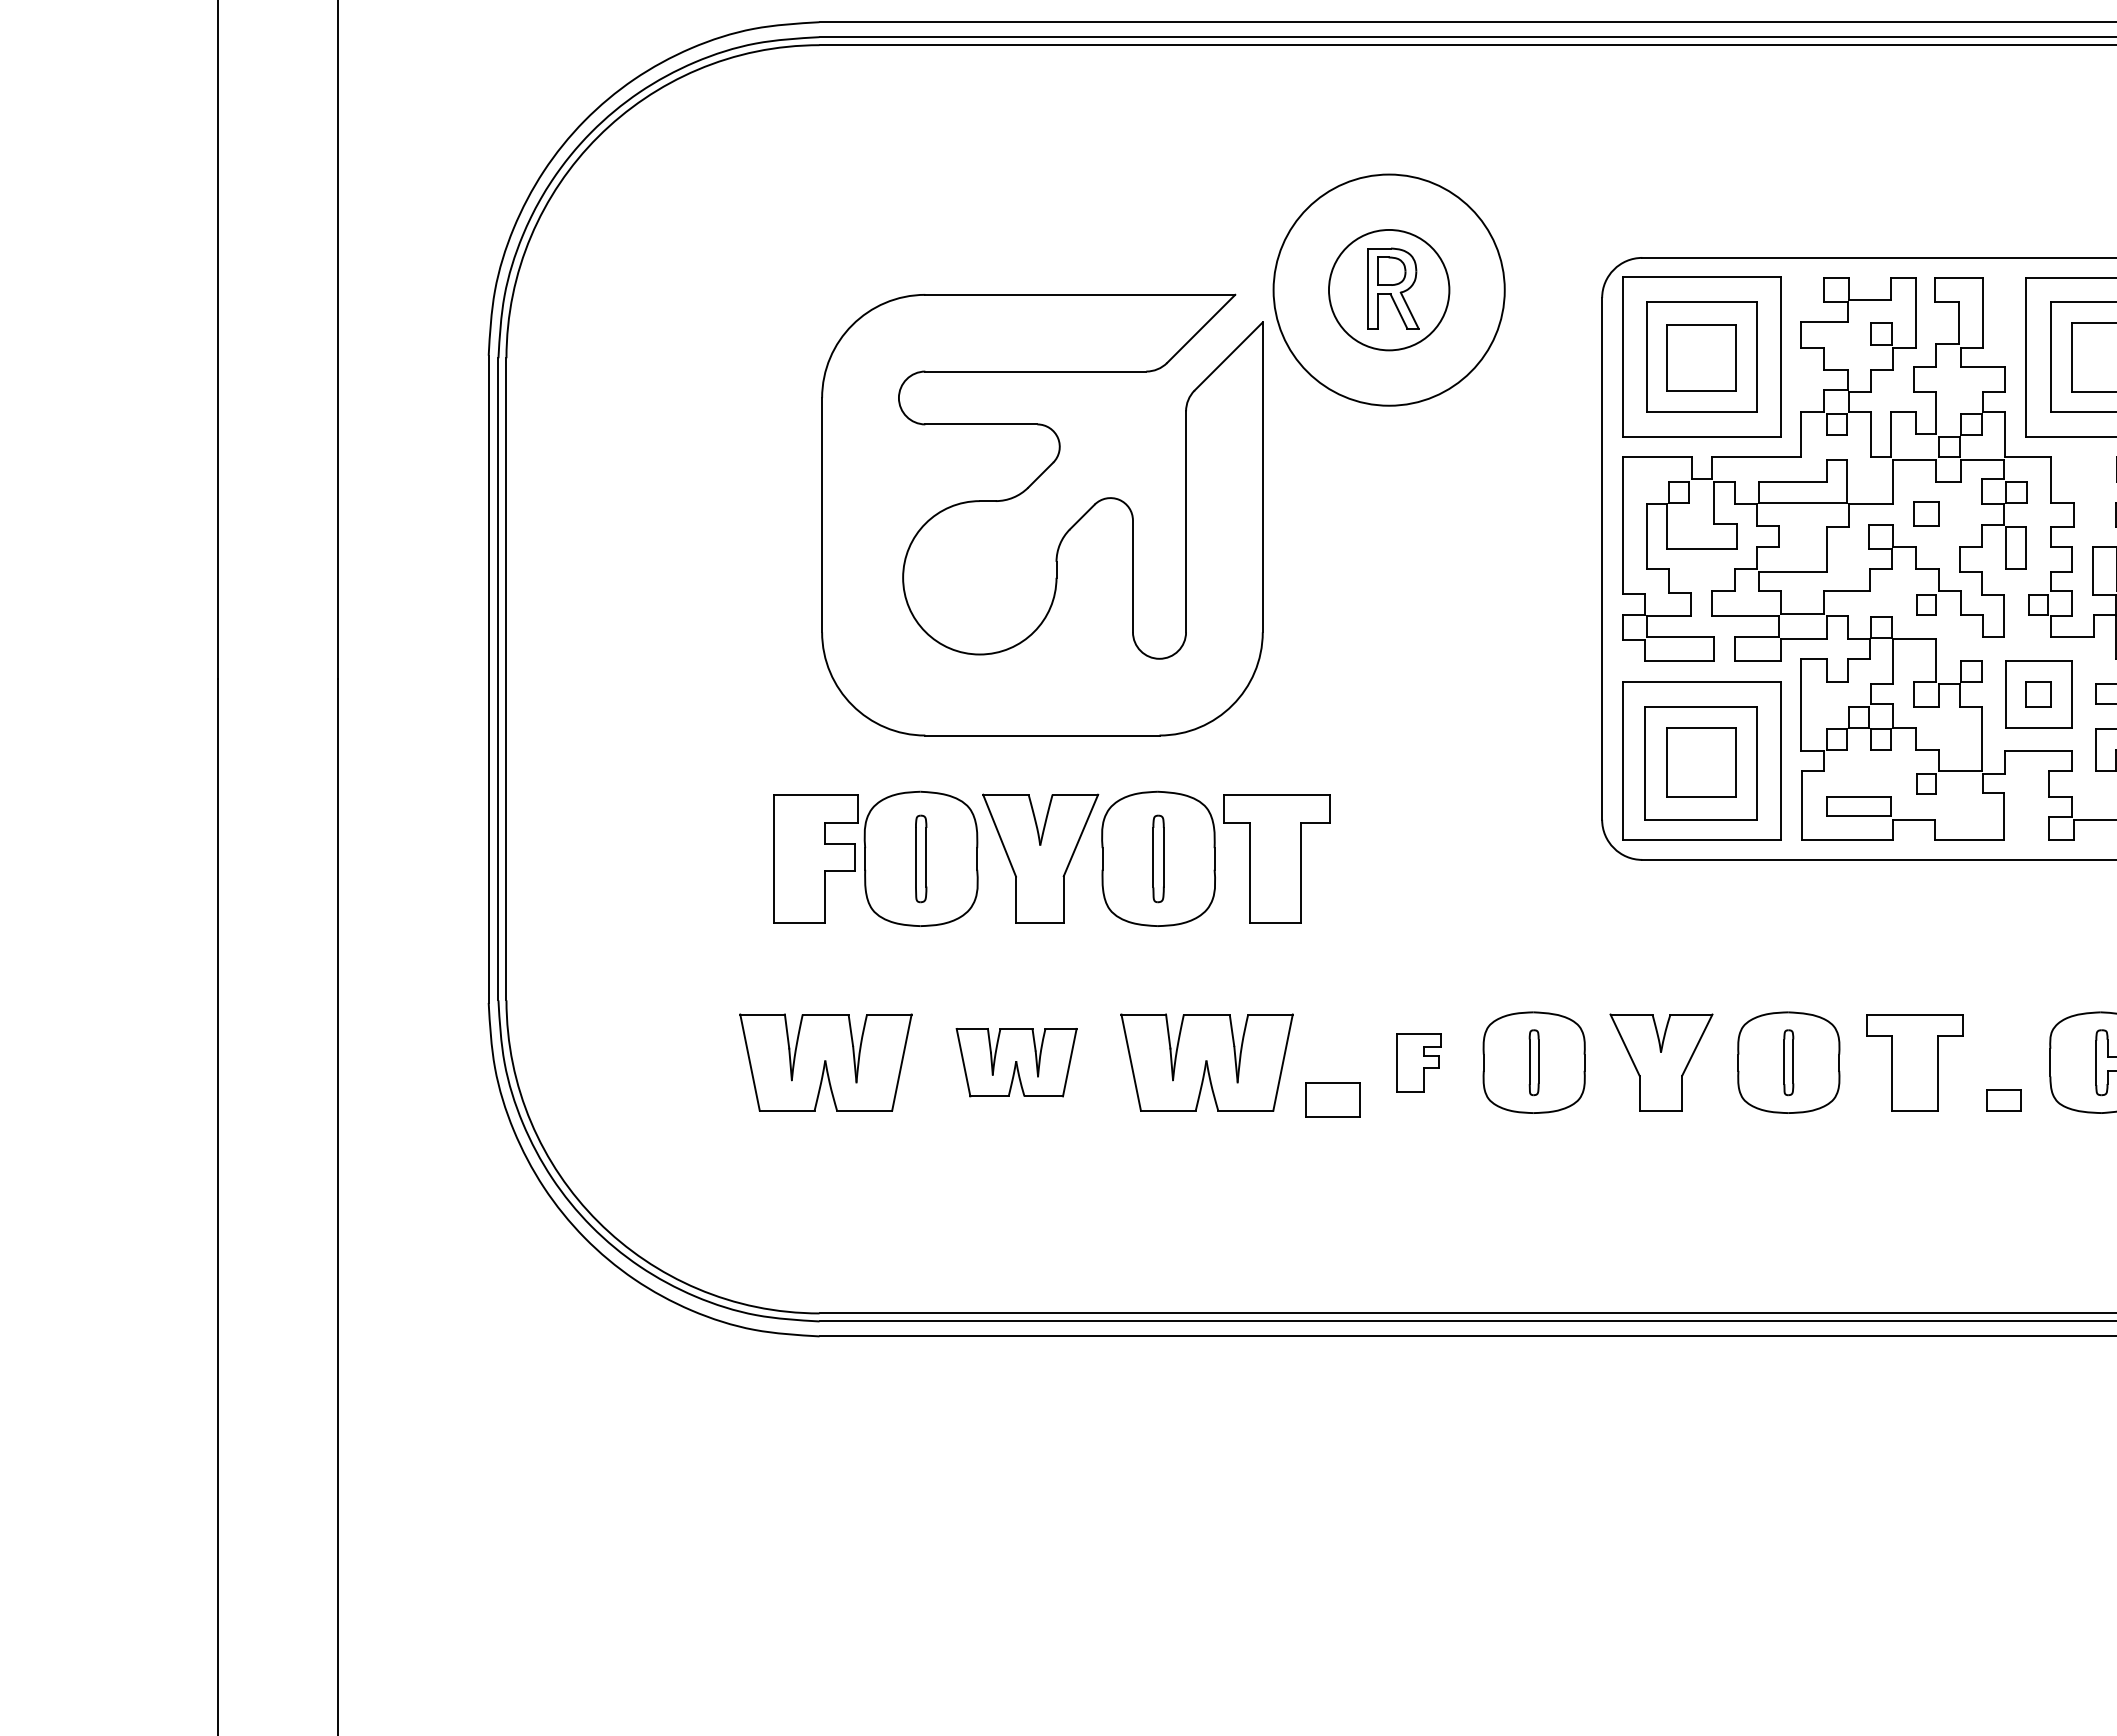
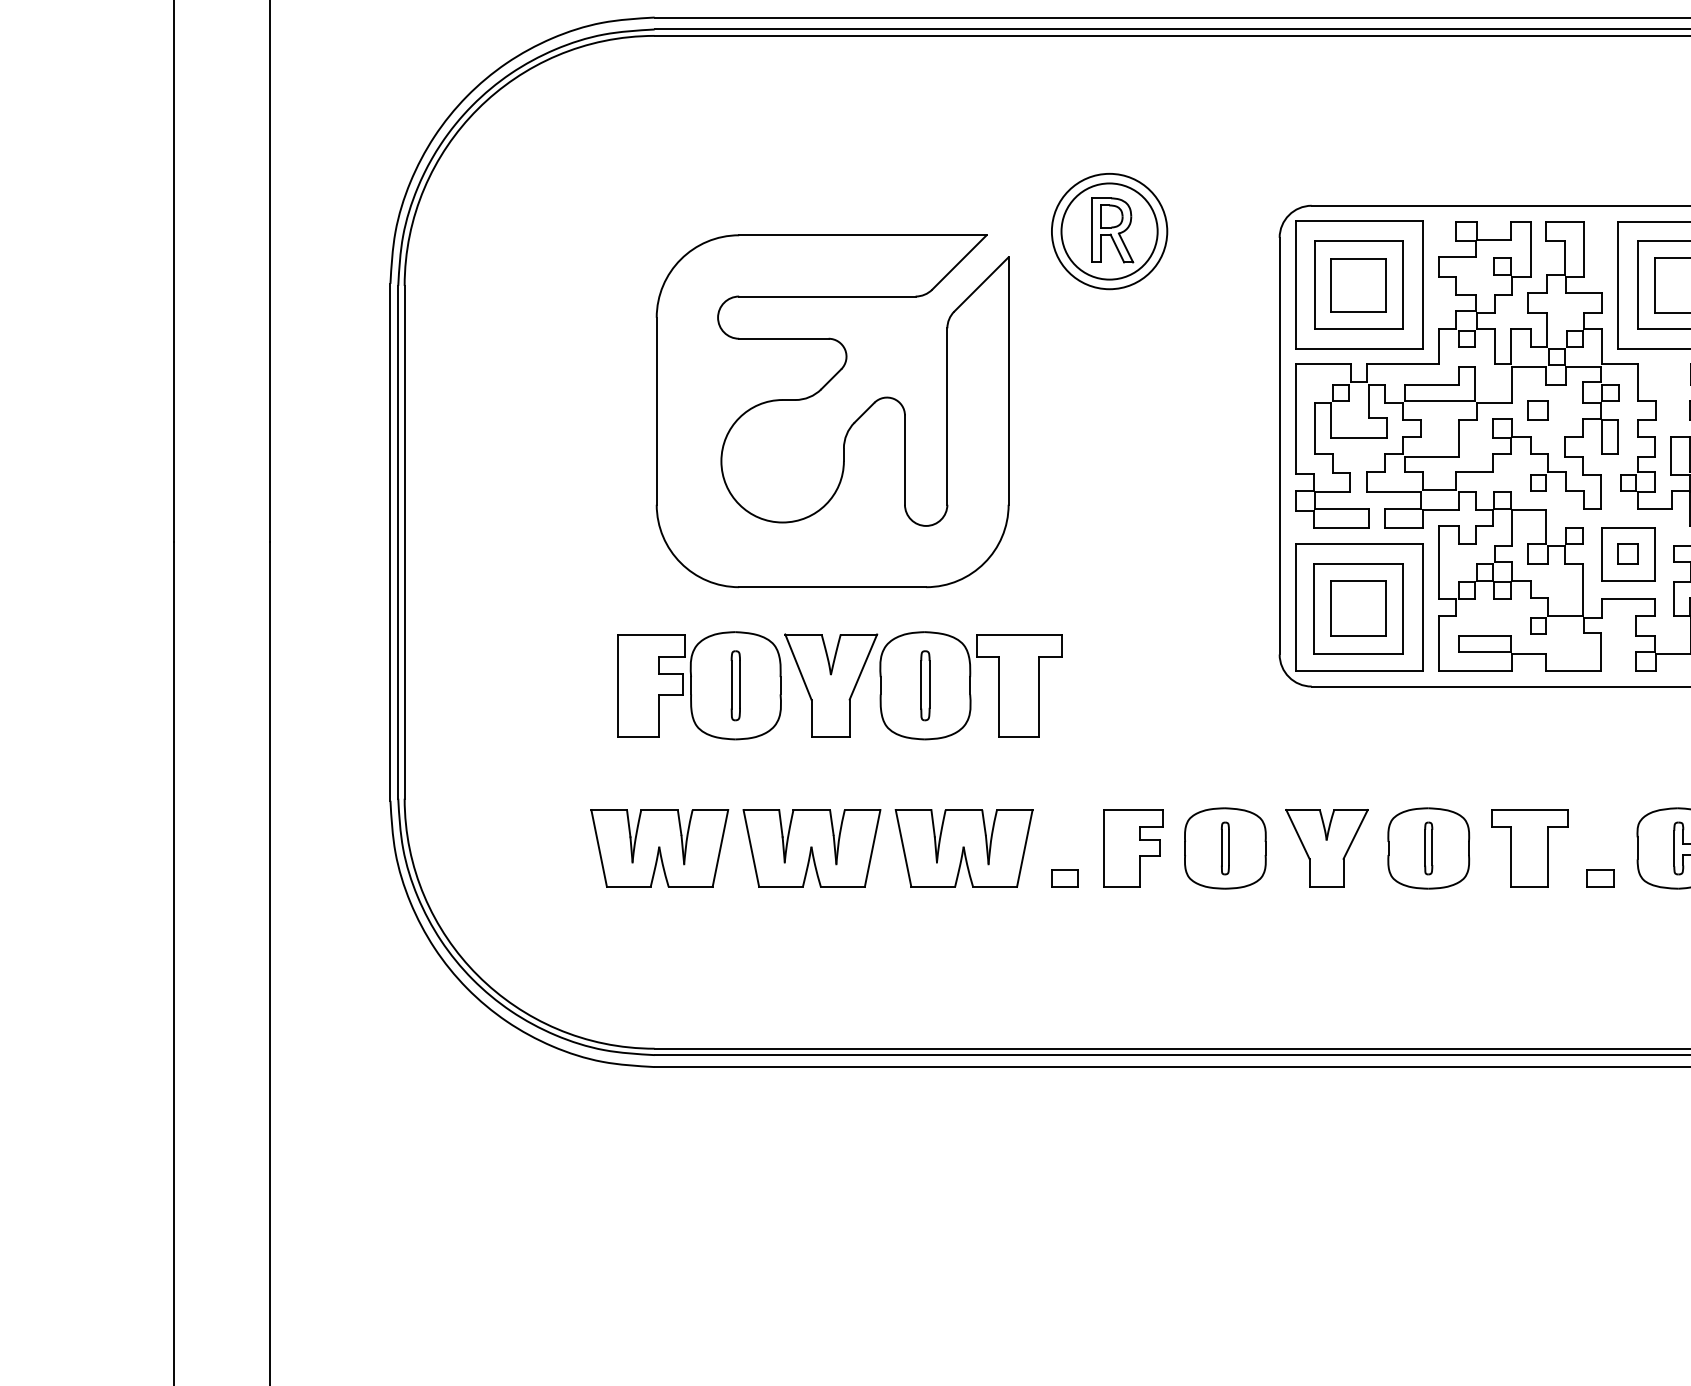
circle: (1388, 289) -> (1109, 231), size x0.62
part: (1016, 1062) -> (811, 848), size x1.43
part: (1418, 1062) -> (1132, 848), size x1.67
part: (1333, 1100) -> (1065, 878), size x0.62

